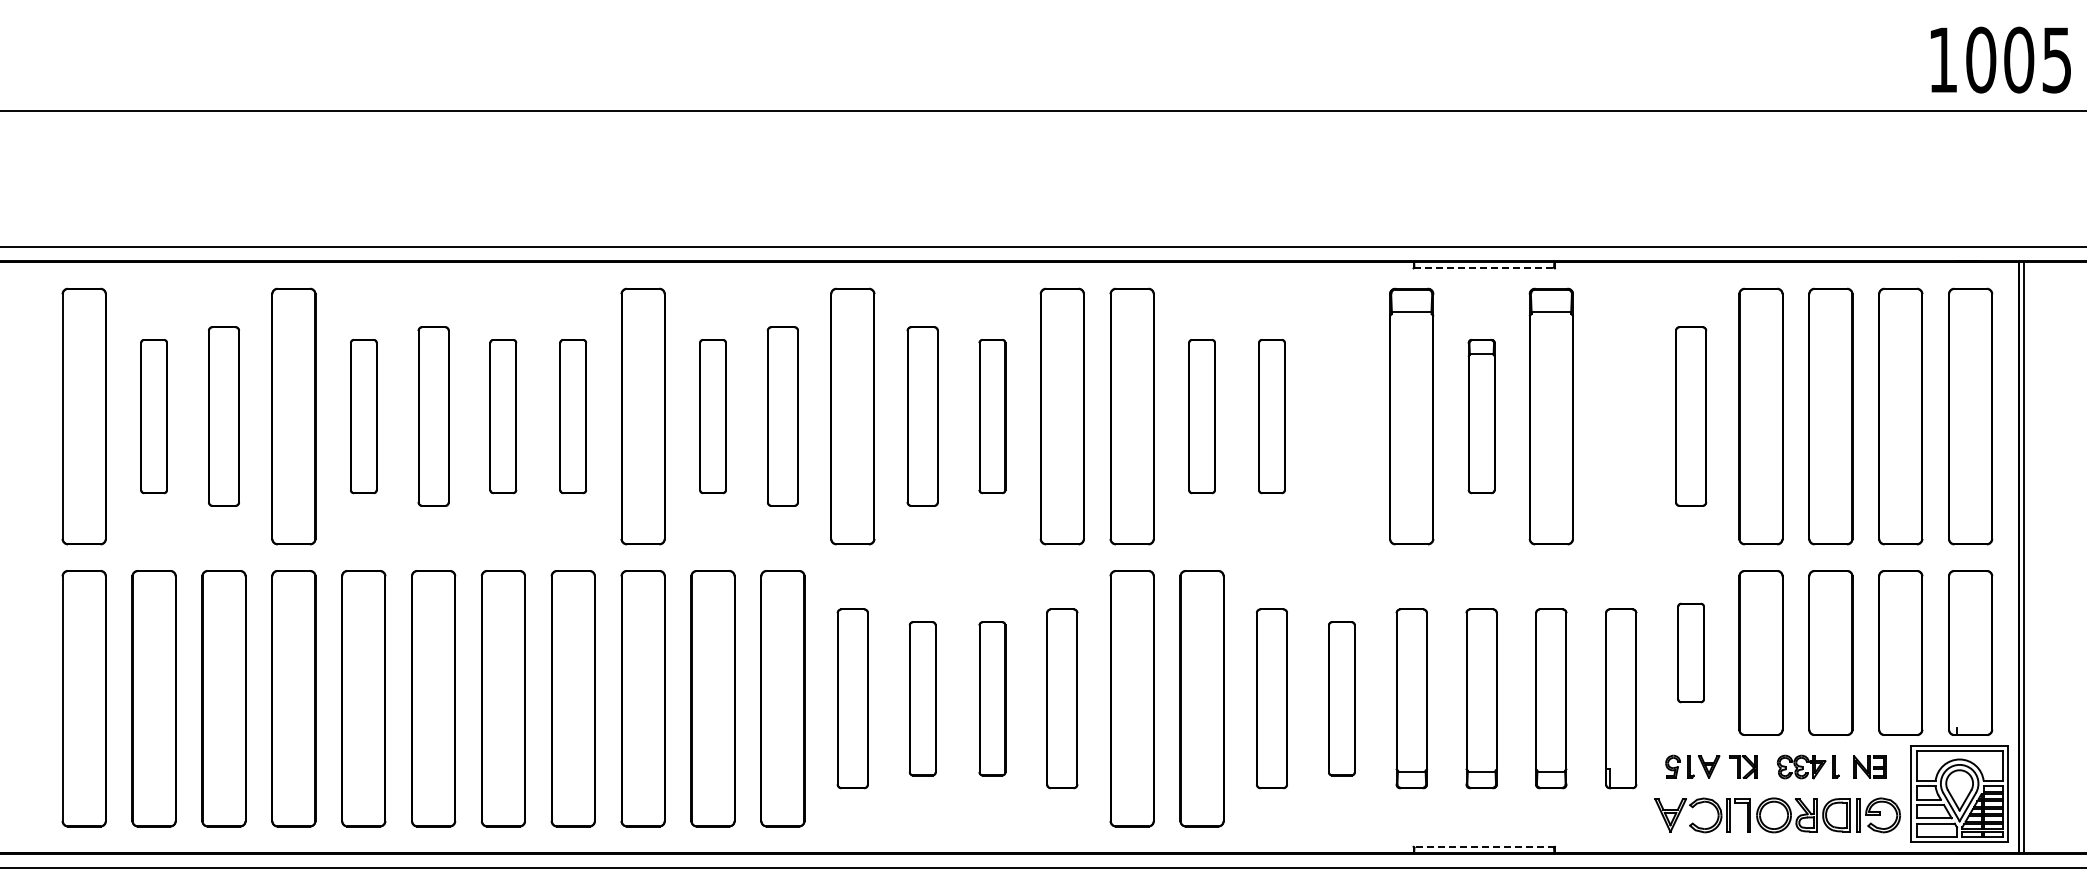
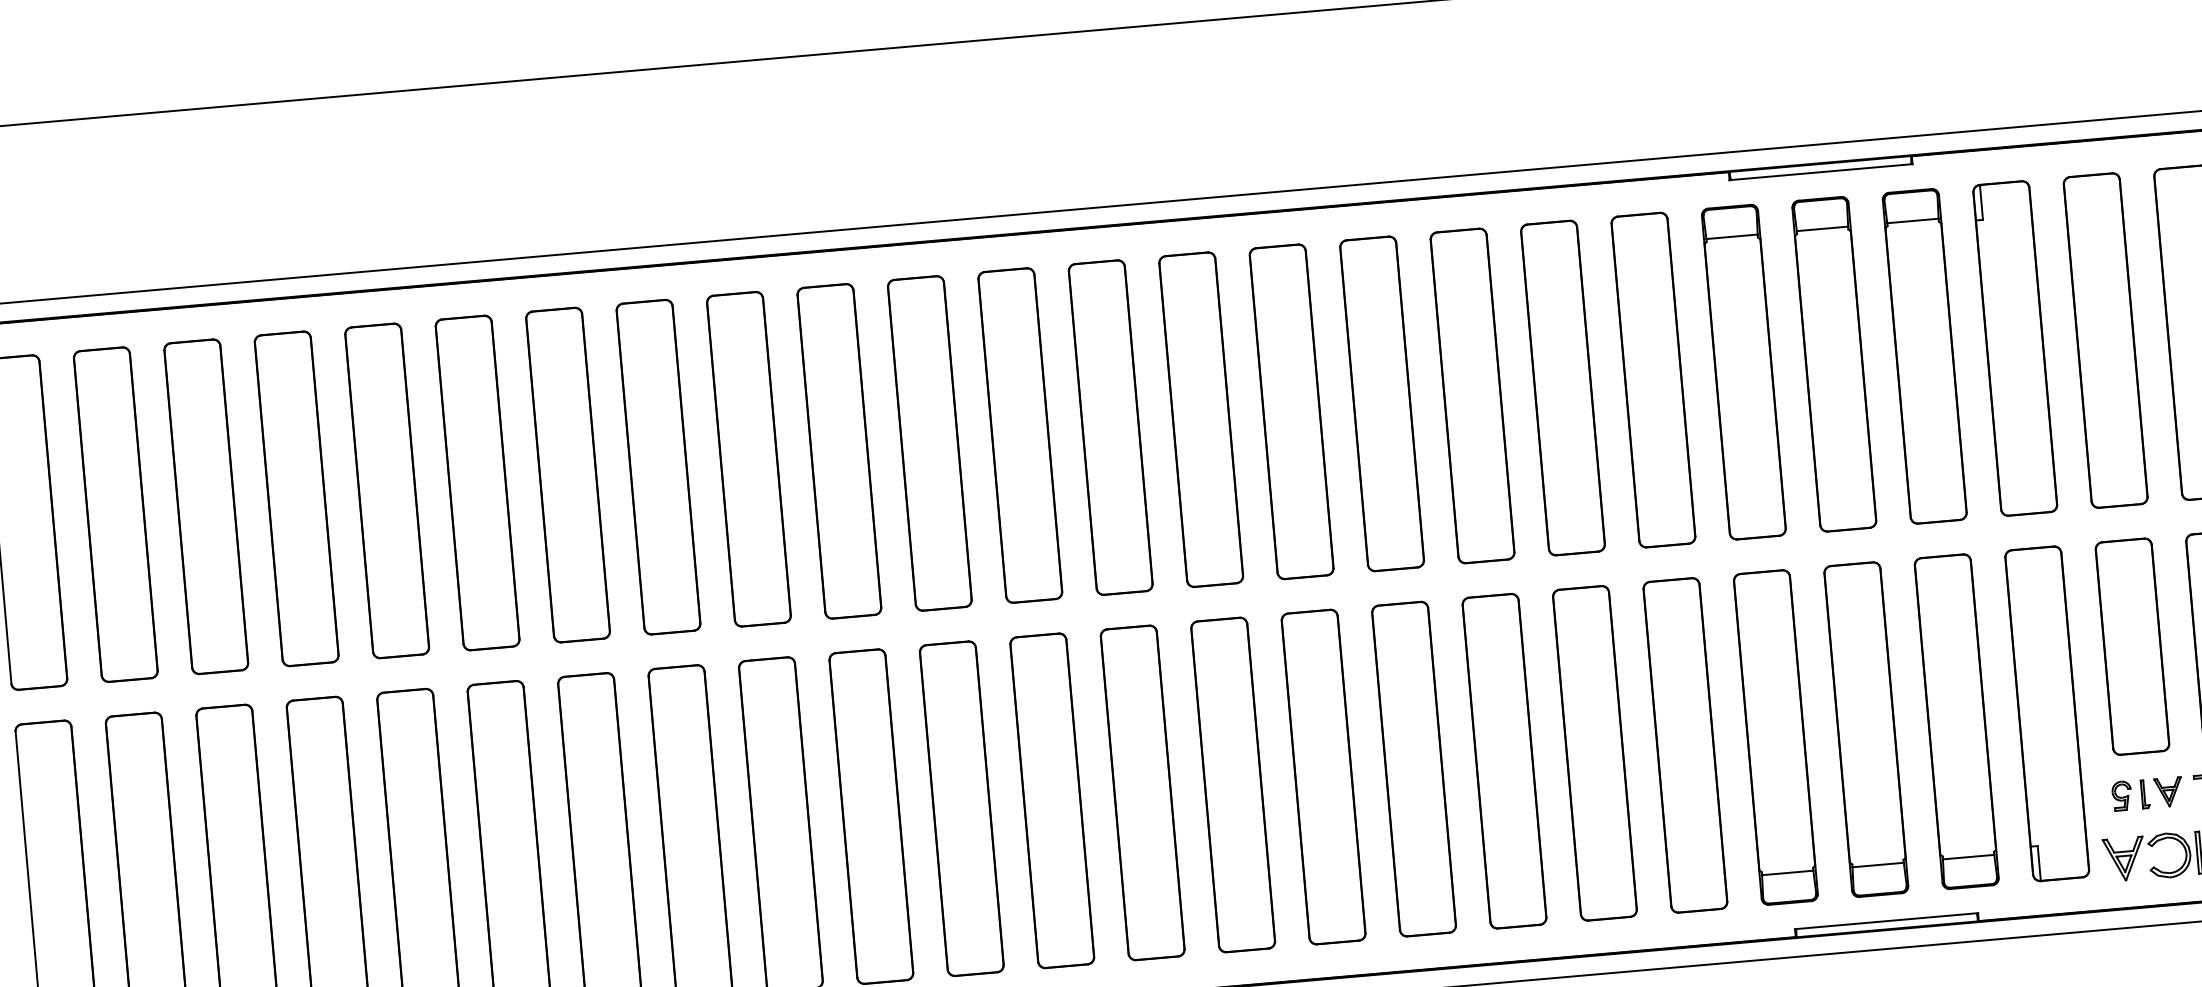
line: (1484, 268) -> (1821, 172), dashed -> solid
part: (153, 416) -> (114, 514), size x1.67
part: (223, 416) -> (205, 506), size x1.43
part: (363, 416) -> (386, 490), size x1.67
part: (433, 416) -> (477, 482), size x1.43
part: (502, 416) -> (566, 475), size x1.67
part: (572, 416) -> (657, 467), size x1.67
part: (712, 416) -> (838, 451), size x1.67
part: (782, 416) -> (929, 443), size x1.43
part: (922, 416) -> (1110, 427), size x1.43
part: (992, 416) -> (1201, 419), size x1.67
part: (1201, 416) -> (1471, 395), size x1.67
part: (1271, 416) -> (1562, 388), size x1.67
part: (1341, 416) -> (1653, 380), added
part: (1481, 416) -> (1834, 364), size x1.67
part: (1620, 416) -> (2014, 348), added
part: (1690, 416) -> (2104, 340), size x1.43
part: (1690, 652) -> (2131, 646), size x1.67
part: (852, 698) -> (1051, 800), size x1.43
part: (922, 698) -> (1142, 792), size x1.67
part: (992, 698) -> (1233, 784), size x1.67
part: (1061, 698) -> (1322, 776), size x1.43
part: (1271, 698) -> (1594, 753), size x1.43
part: (1341, 698) -> (1684, 745), size x1.67
part: (1411, 698) -> (1775, 737), size x1.43
part: (1481, 698) -> (1866, 729), size x1.43
part: (1550, 698) -> (1955, 721), size x1.43
part: (1620, 698) -> (2046, 713), size x1.43
line: (1484, 846) -> (1886, 920), dashed -> solid

